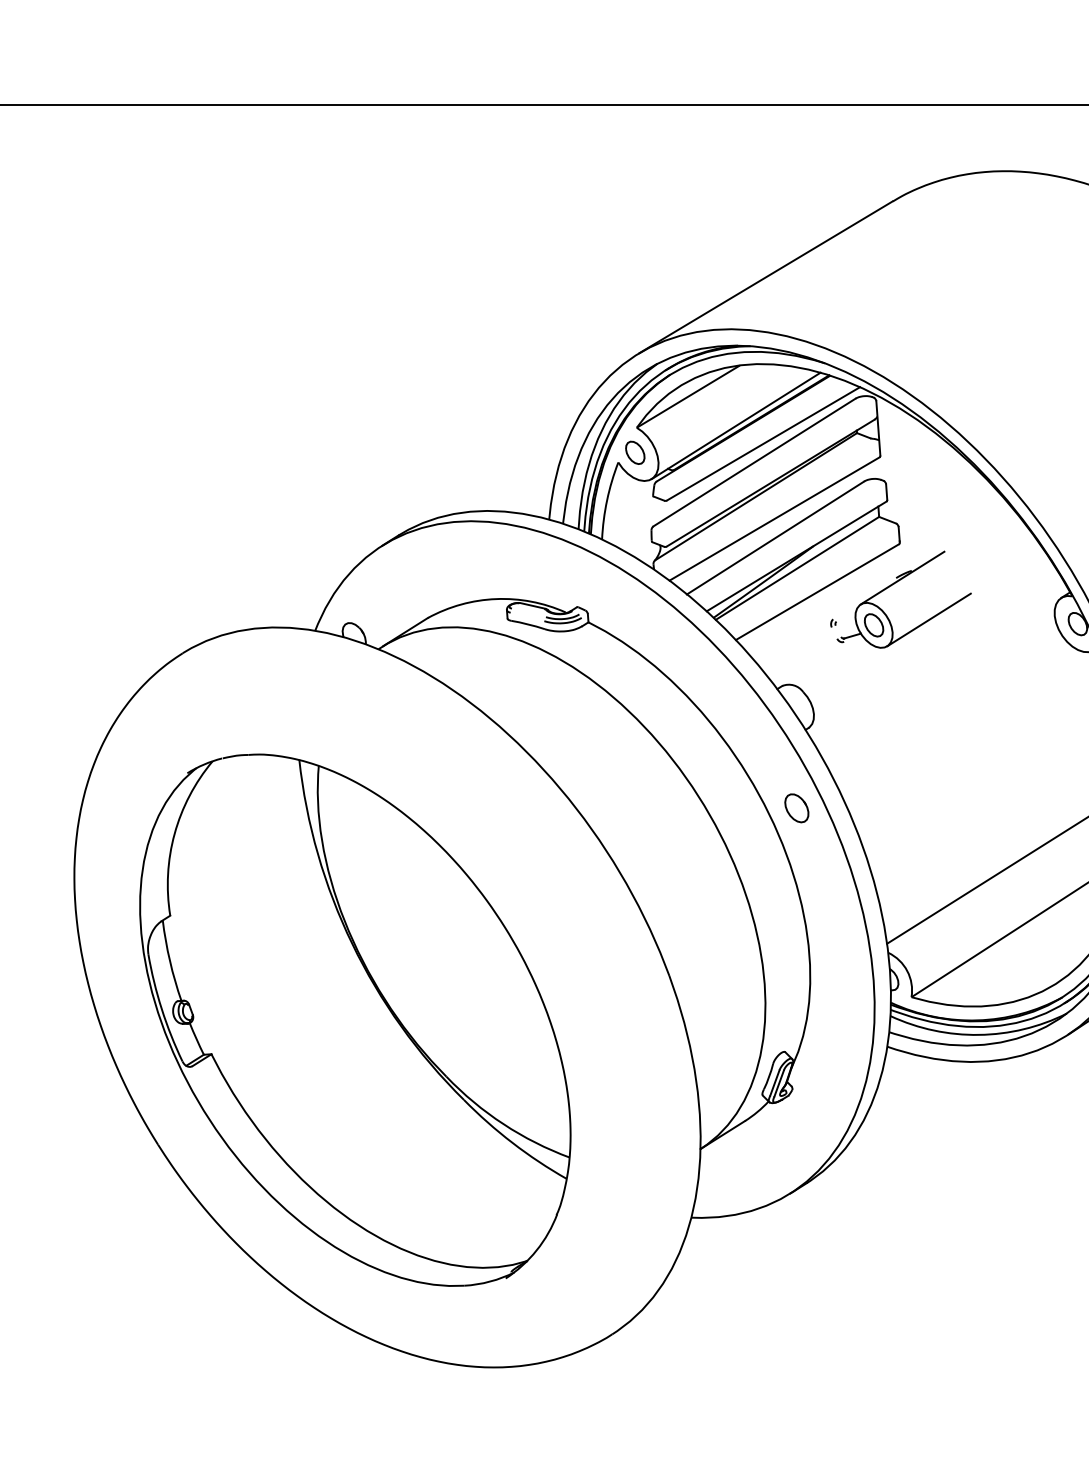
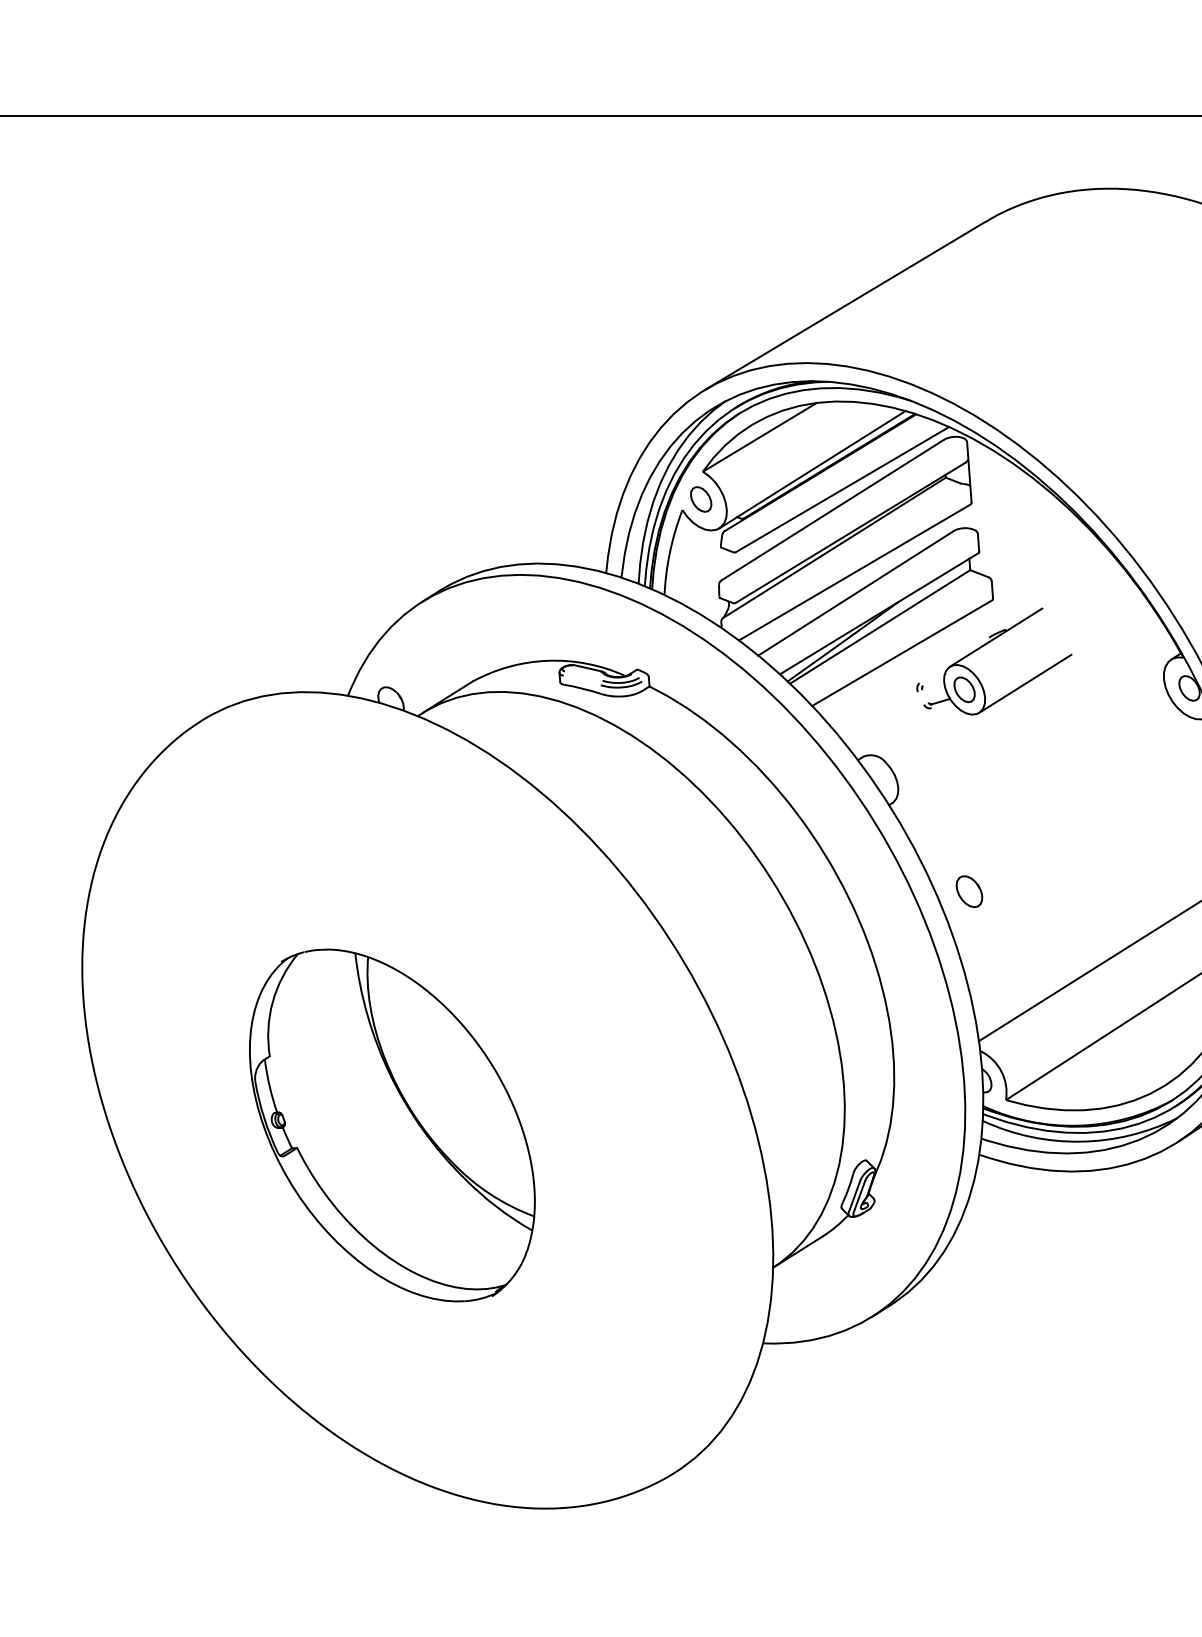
part: (796, 808) -> (969, 891), moved
part: (355, 1020) -> (392, 1125), size x0.6

